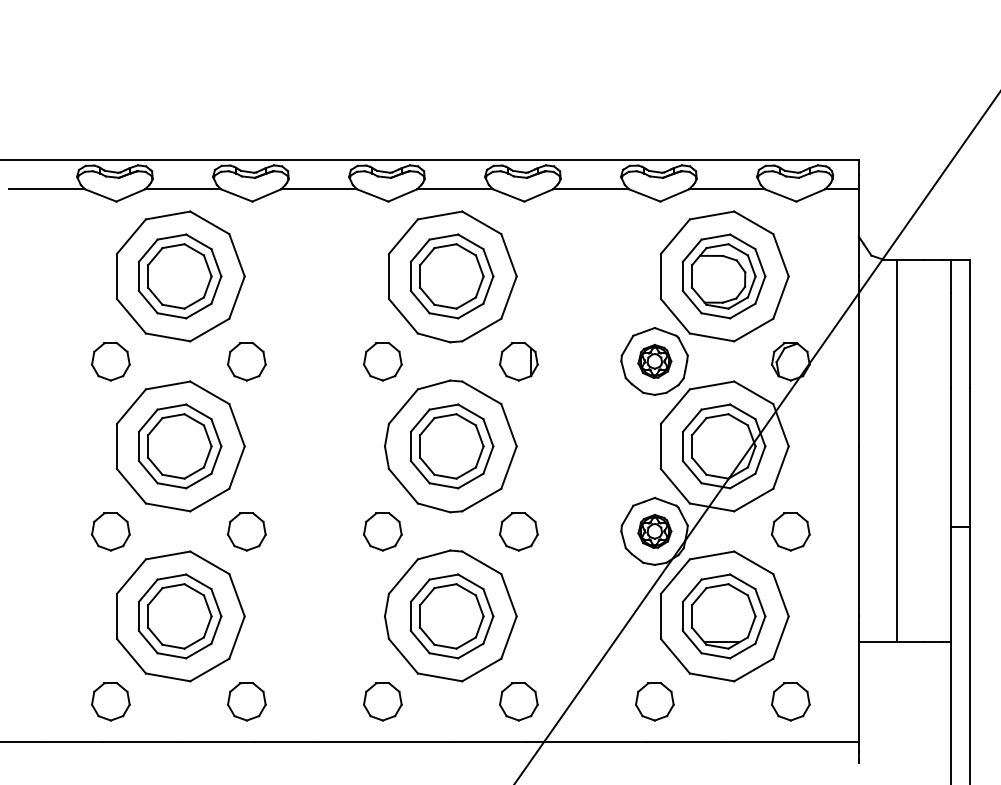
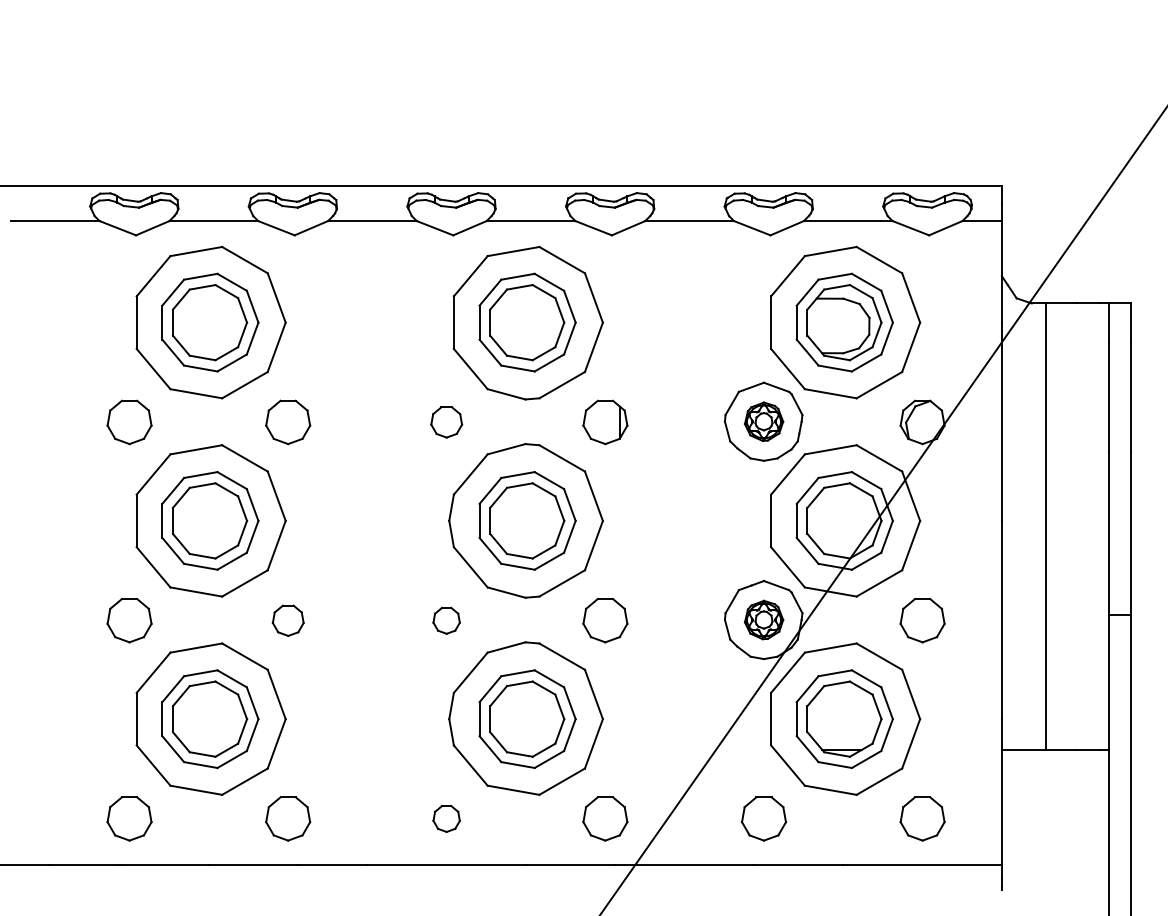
part: (382, 362) -> (446, 422), size x0.7
part: (247, 531) -> (288, 620), size x0.7
part: (382, 531) -> (446, 620), size x0.6
part: (382, 701) -> (446, 818), size x0.6

